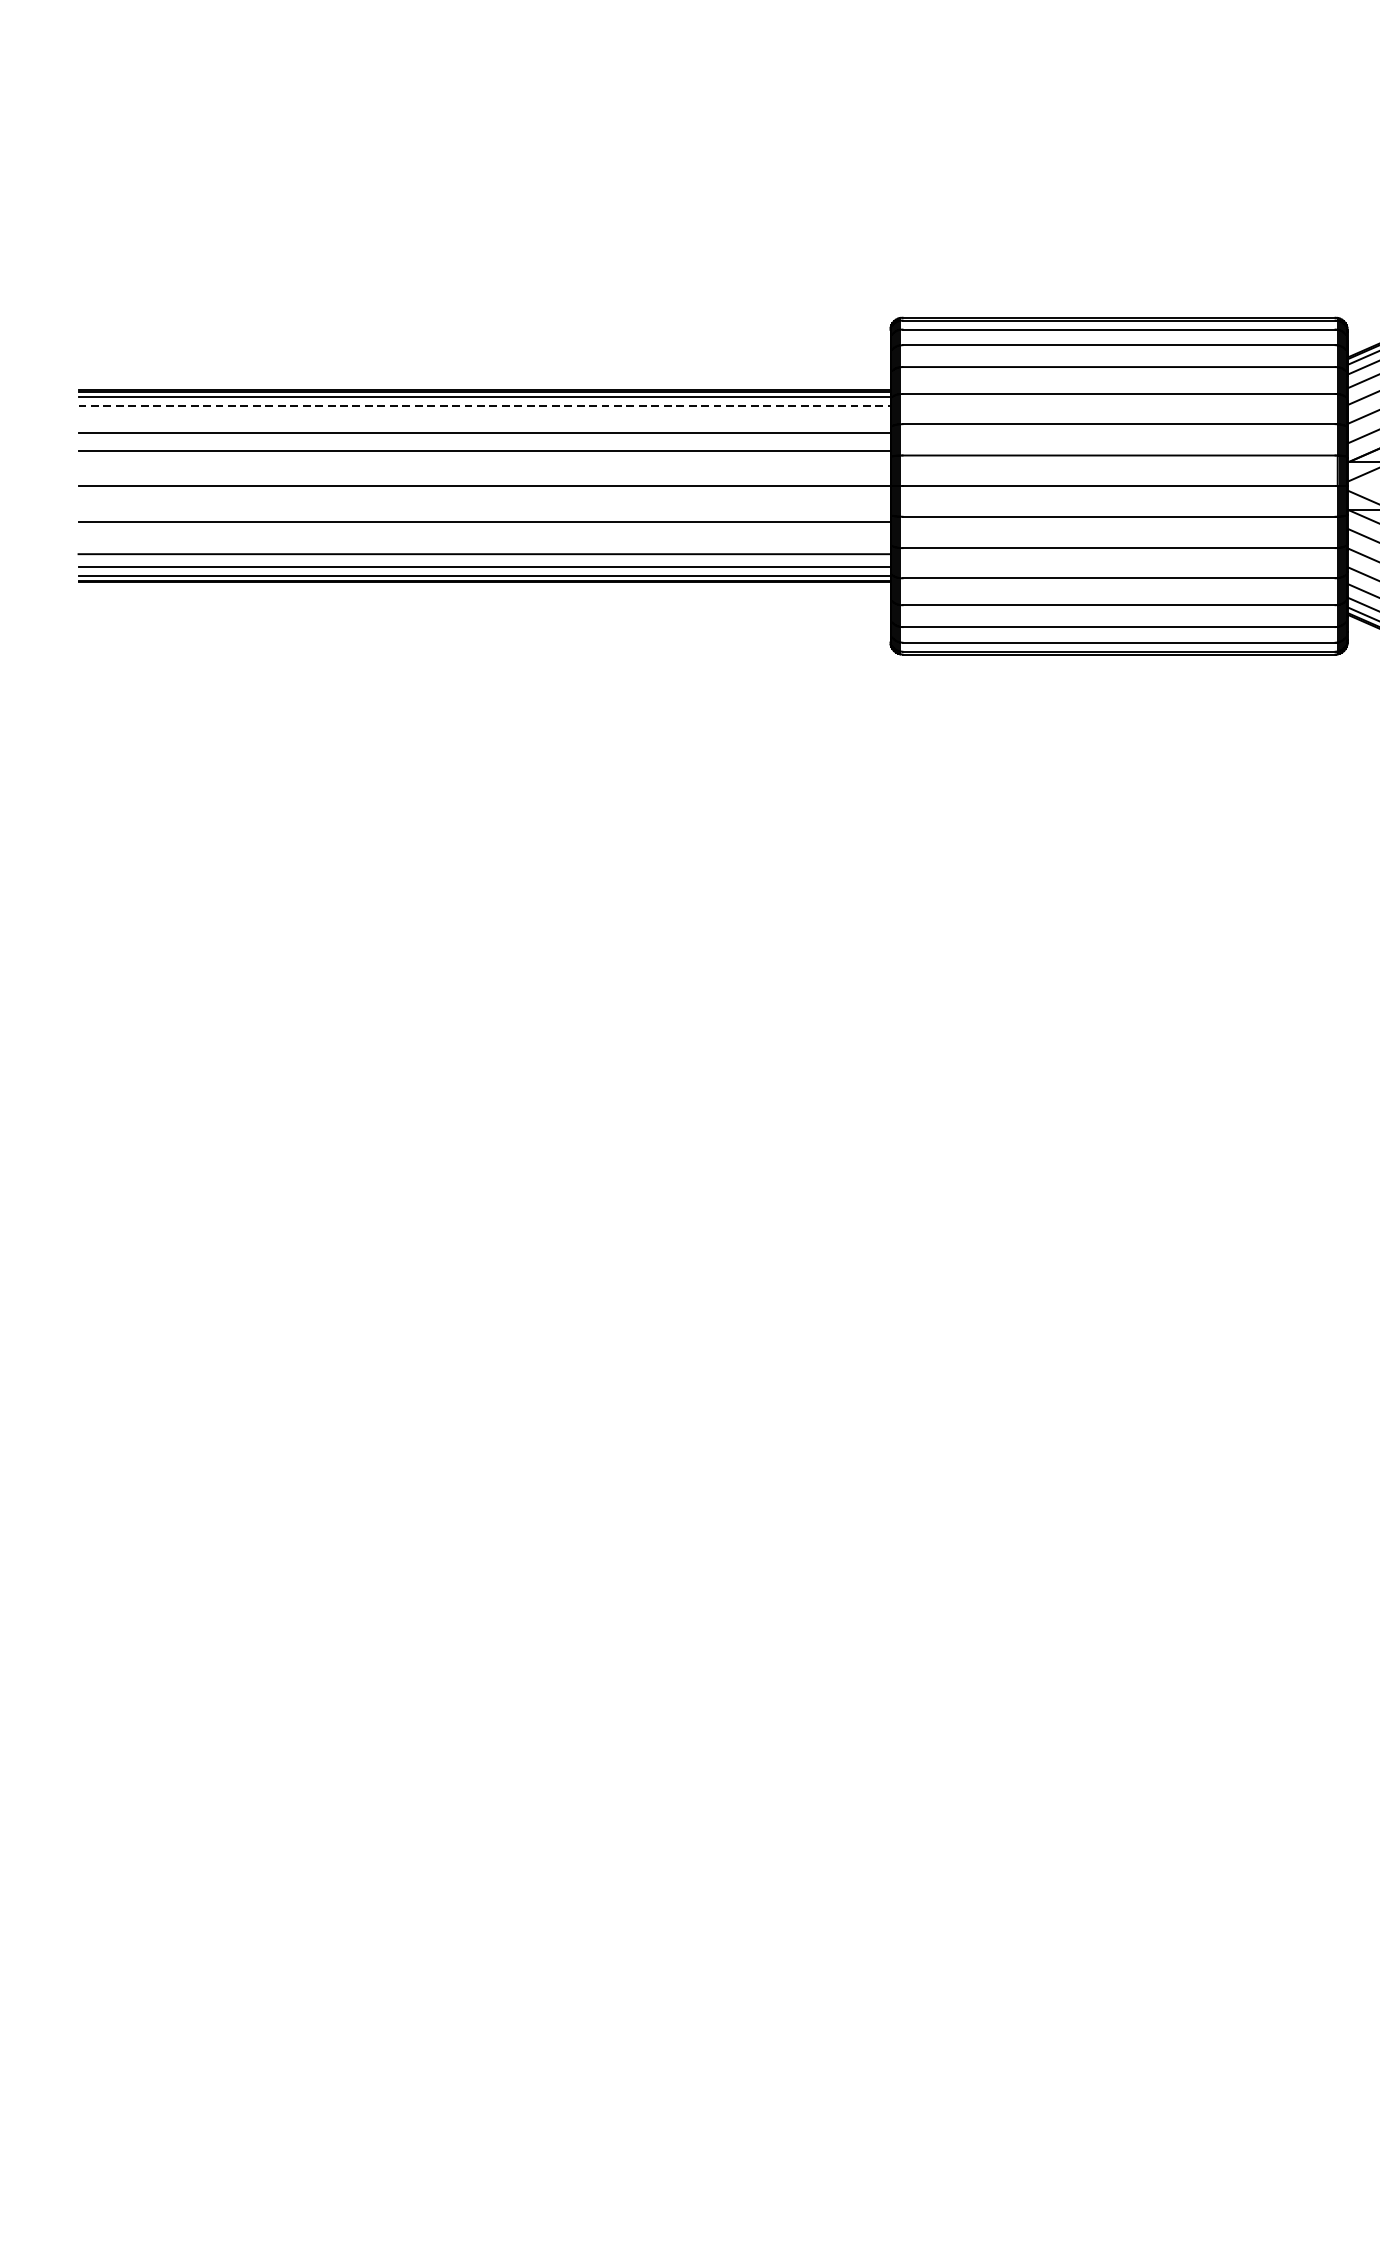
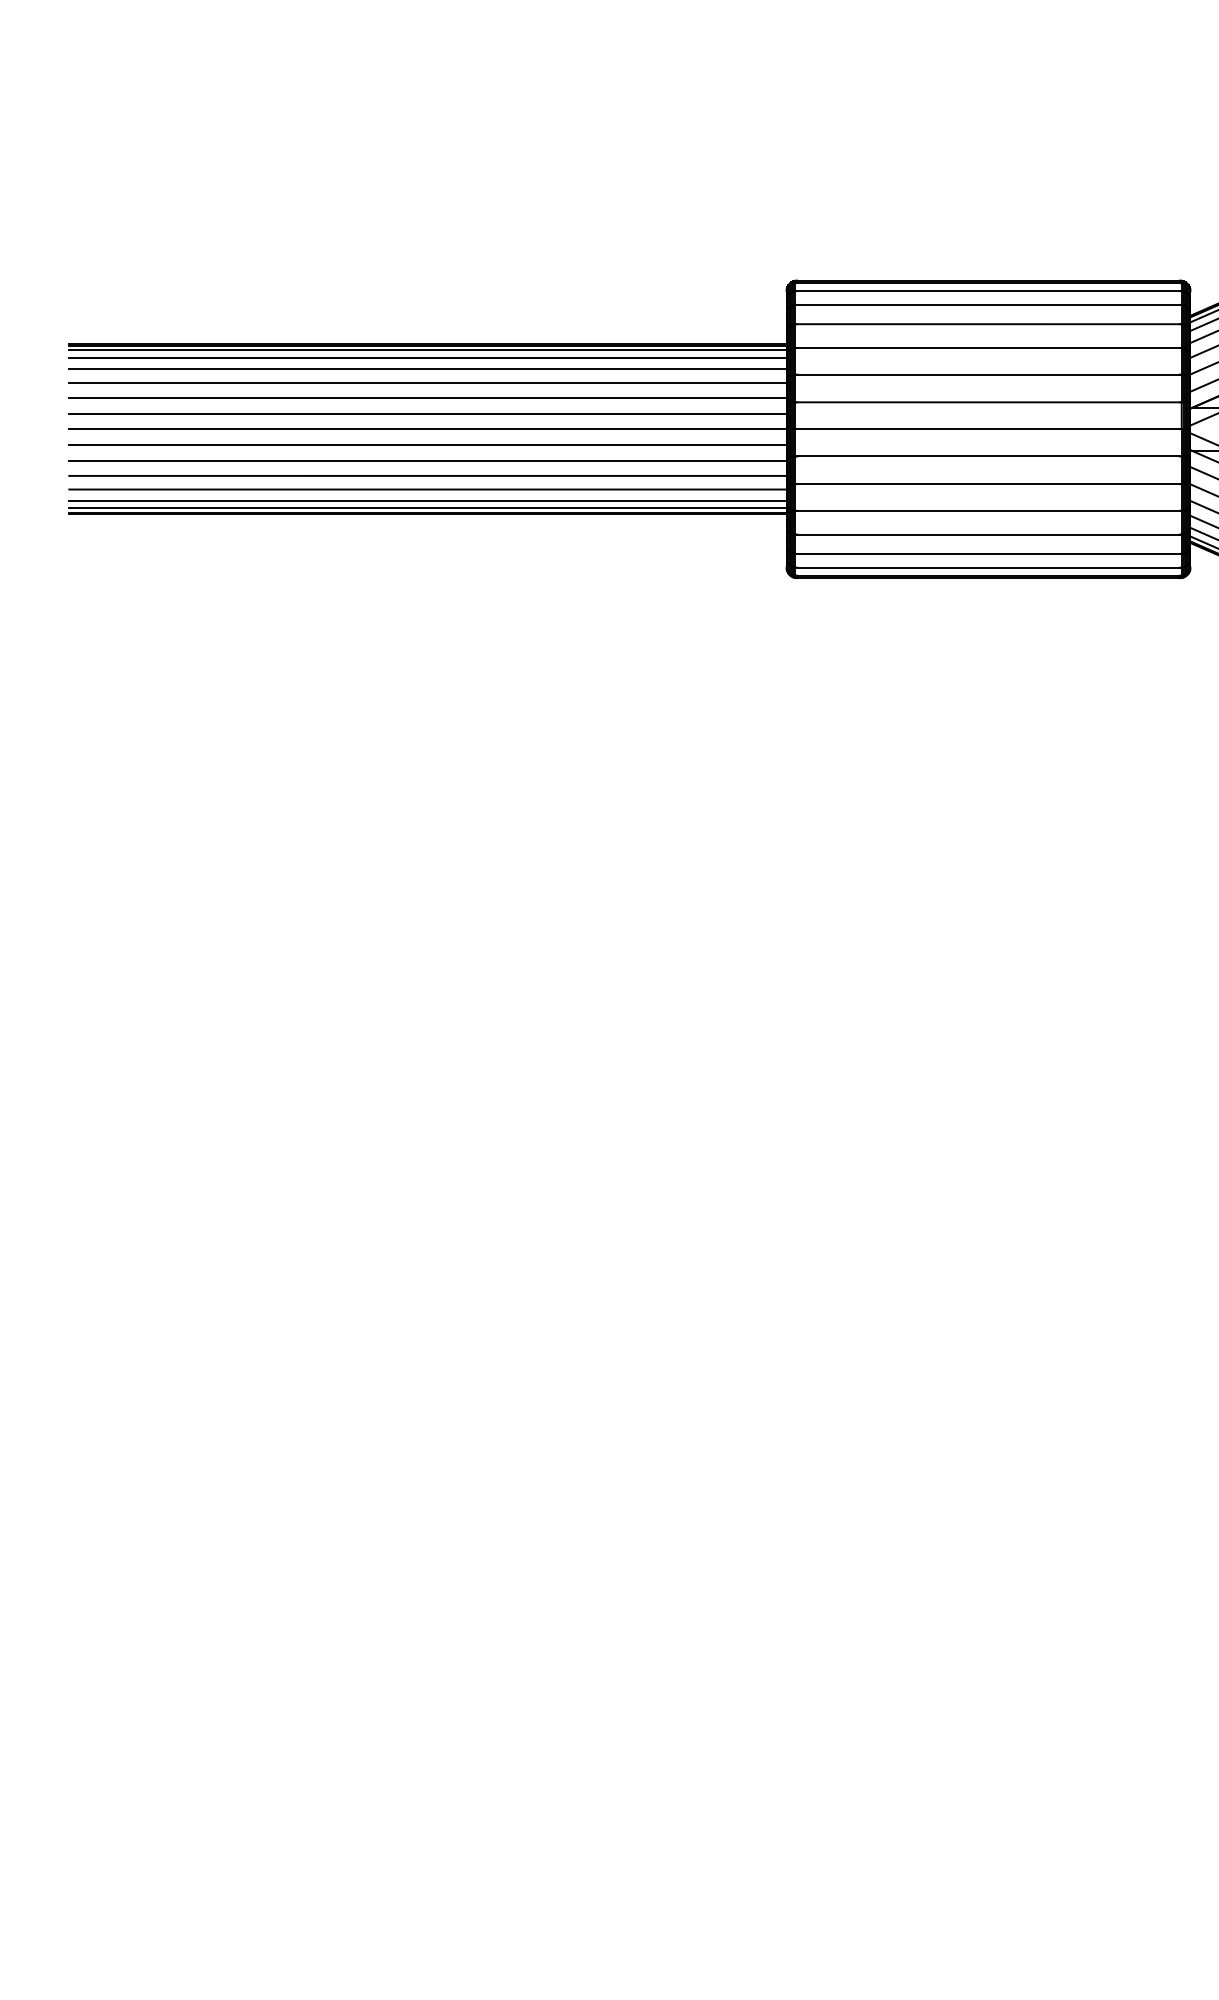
line: (483, 405) -> (427, 358), dashed -> solid
line: (483, 418) -> (427, 369), added
line: (483, 468) -> (427, 413), added
line: (483, 503) -> (427, 444), added
line: (483, 538) -> (427, 475), added

